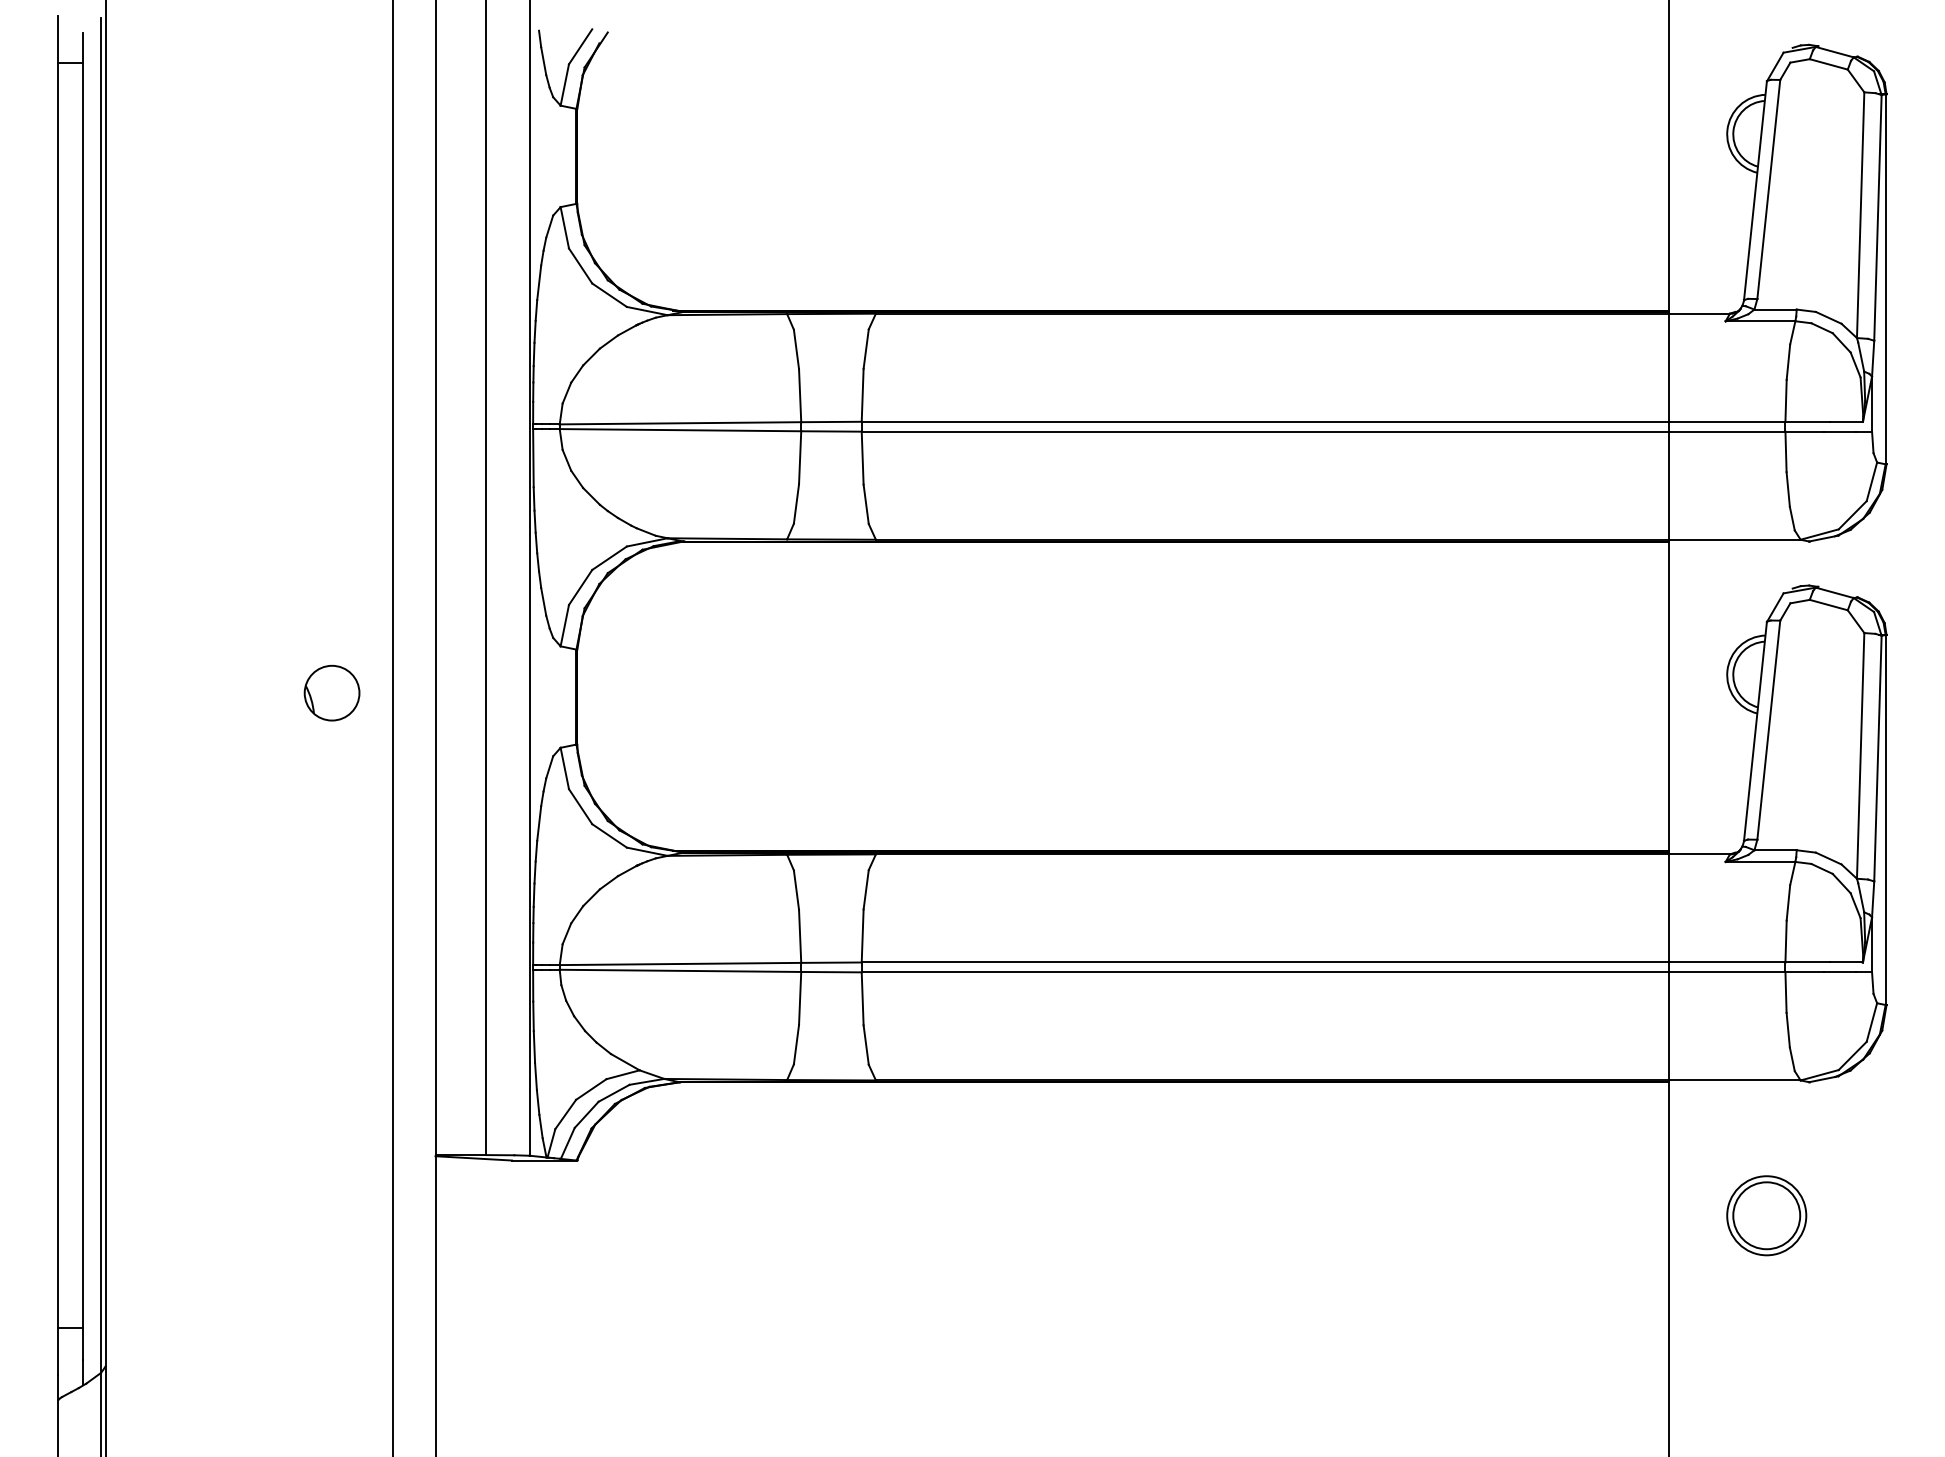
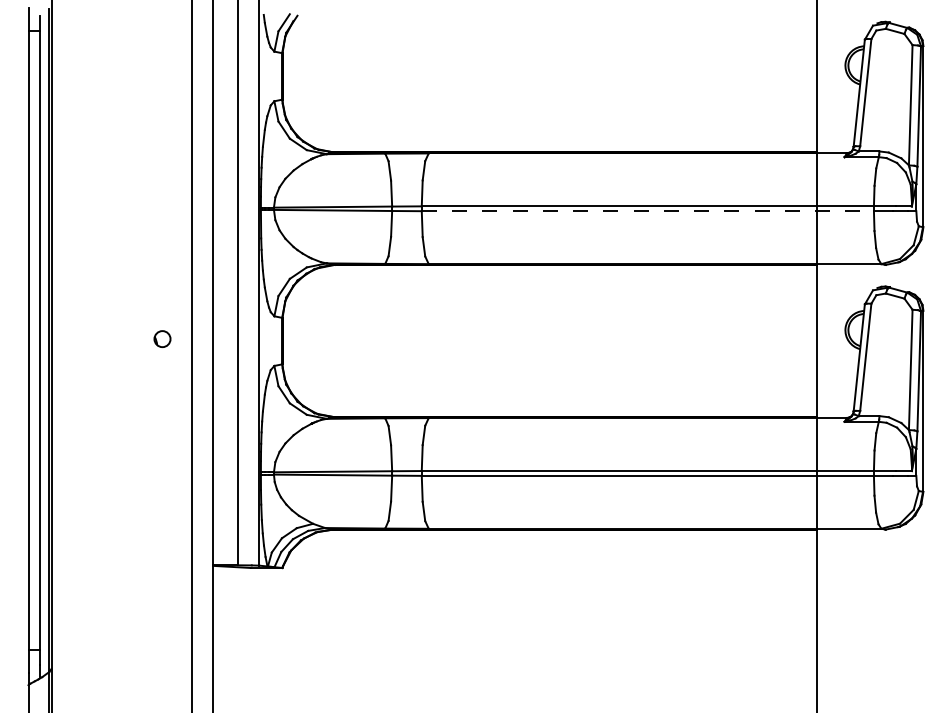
line: (1324, 432) -> (648, 211), solid -> dashed
part: (332, 691) -> (162, 338), size x0.6
part: (1766, 1214) -> (864, 594), removed

